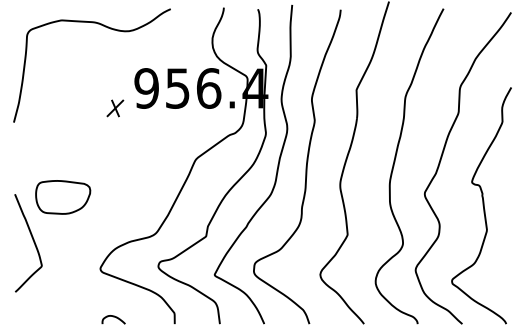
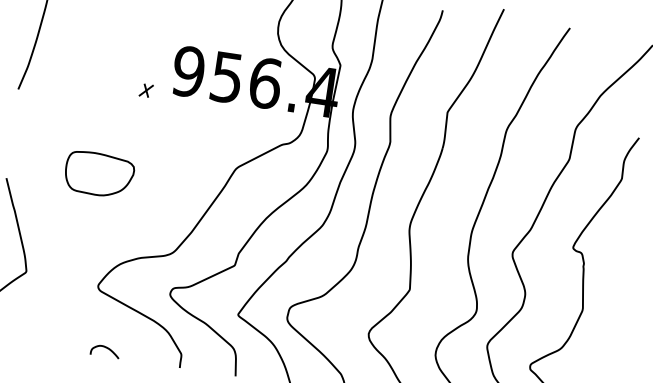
part: (115, 108) -> (146, 90), size x0.6
part: (63, 197) -> (99, 174), moved

